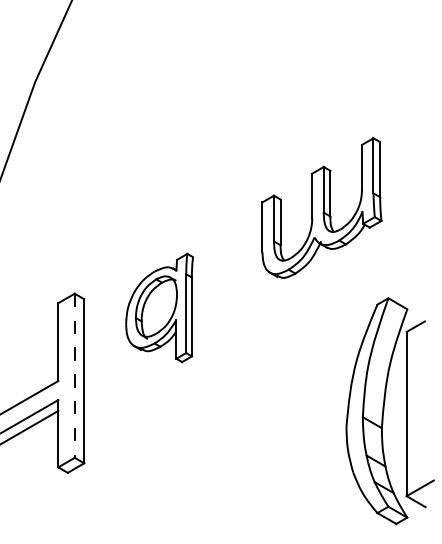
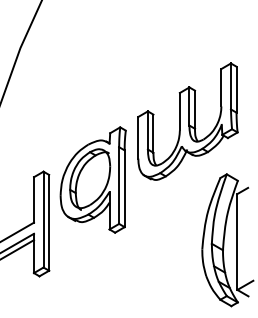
part: (321, 207) -> (187, 121), size x1.43
part: (158, 307) -> (92, 179), size x1.67
line: (74, 375) -> (43, 219), dashed -> solid

